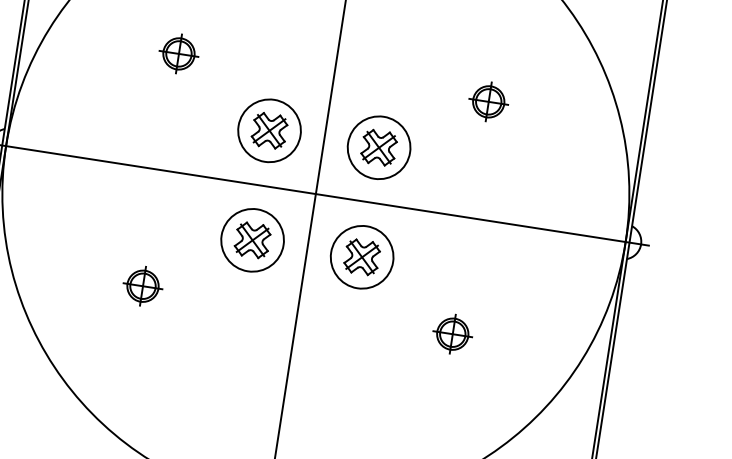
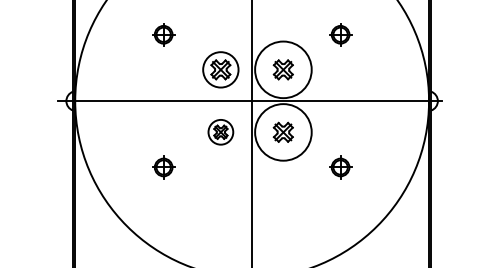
circle: (379, 147) -> (283, 69), size x1.6
part: (252, 238) -> (220, 131), size x0.7
circle: (362, 257) -> (283, 132), size x1.6

